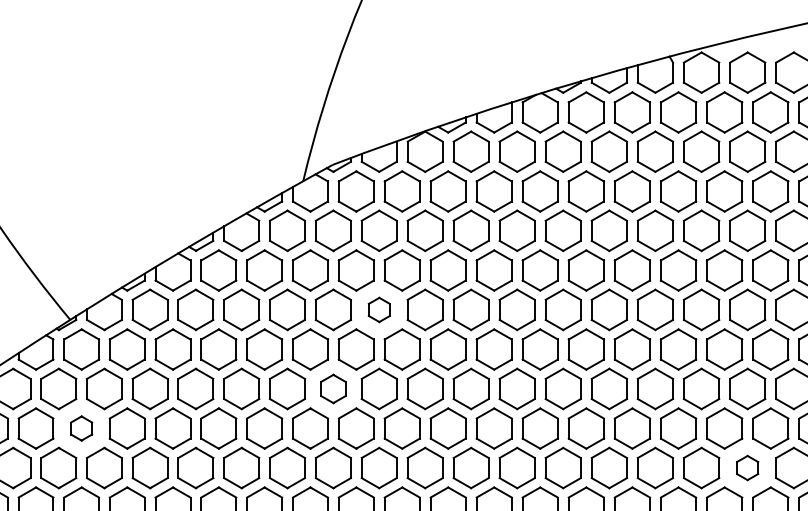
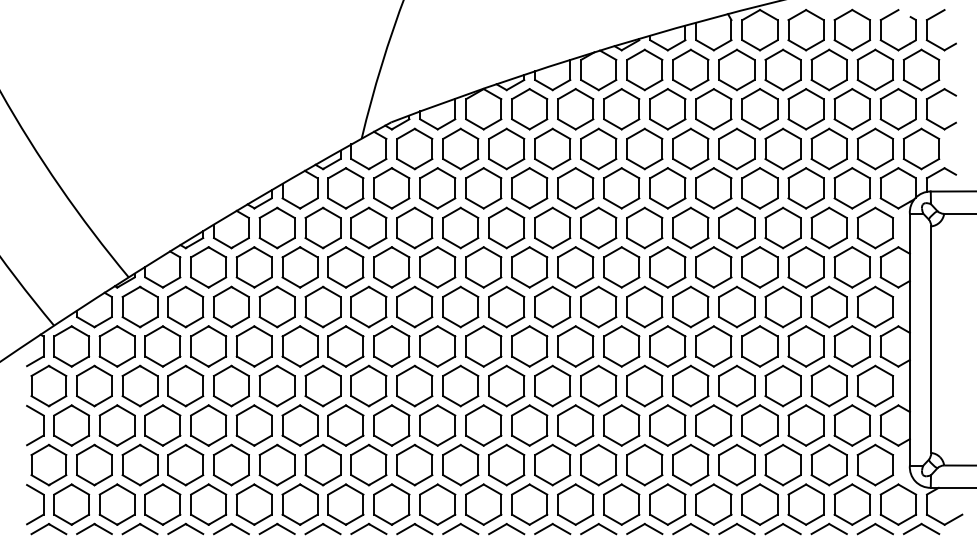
part: (379, 310) -> (437, 267), size x1.67
part: (333, 389) -> (391, 346), size x1.43
part: (81, 428) -> (139, 385), size x1.67
part: (747, 468) -> (805, 425), size x1.67

